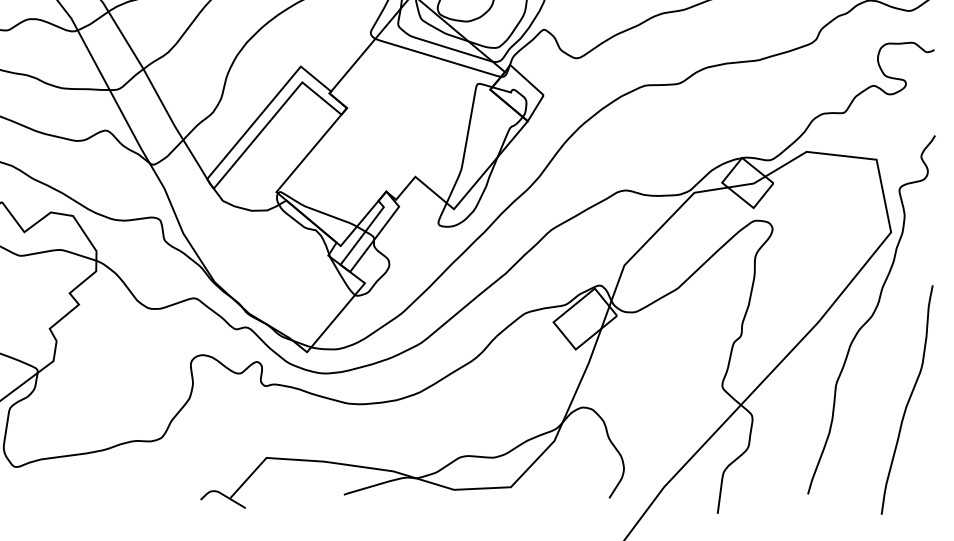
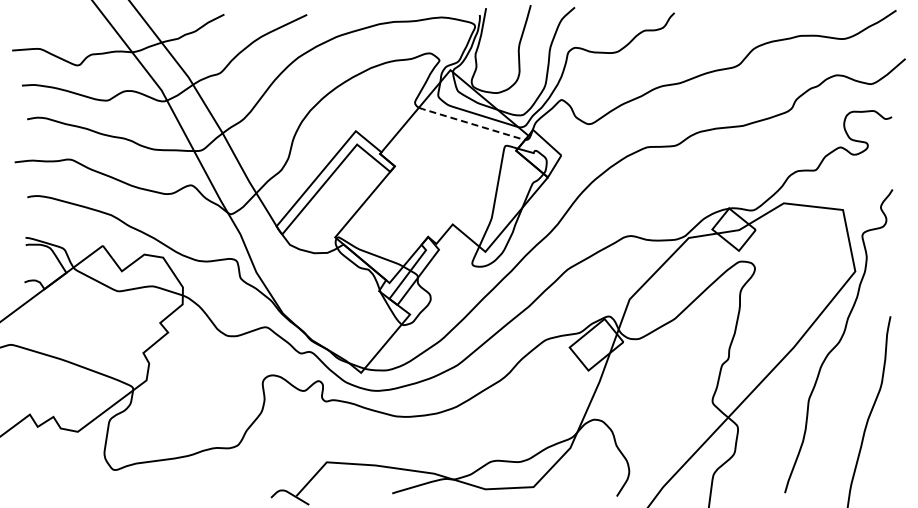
line: (438, 58) -> (472, 124), solid -> dashed

